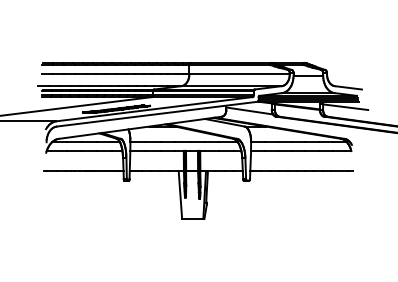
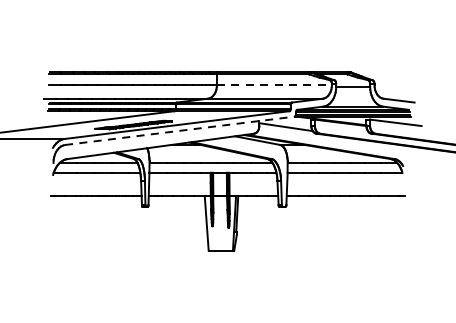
line: (240, 73) -> (275, 84), solid -> dashed
line: (157, 114) -> (180, 131), solid -> dashed

